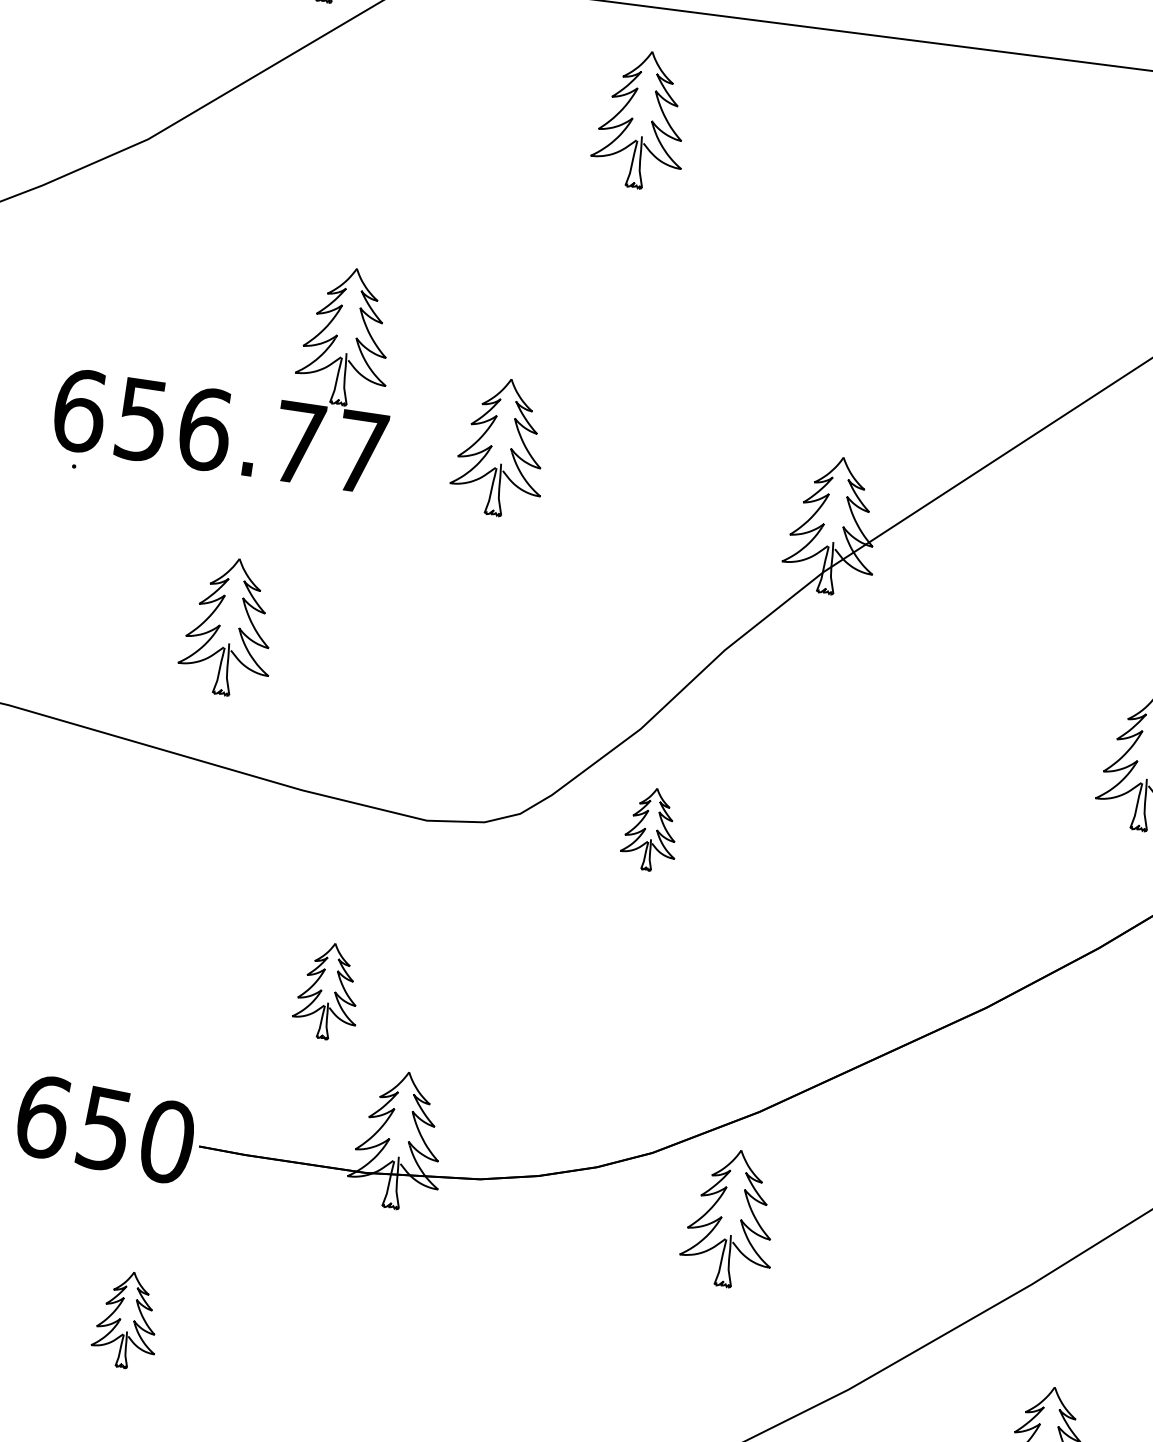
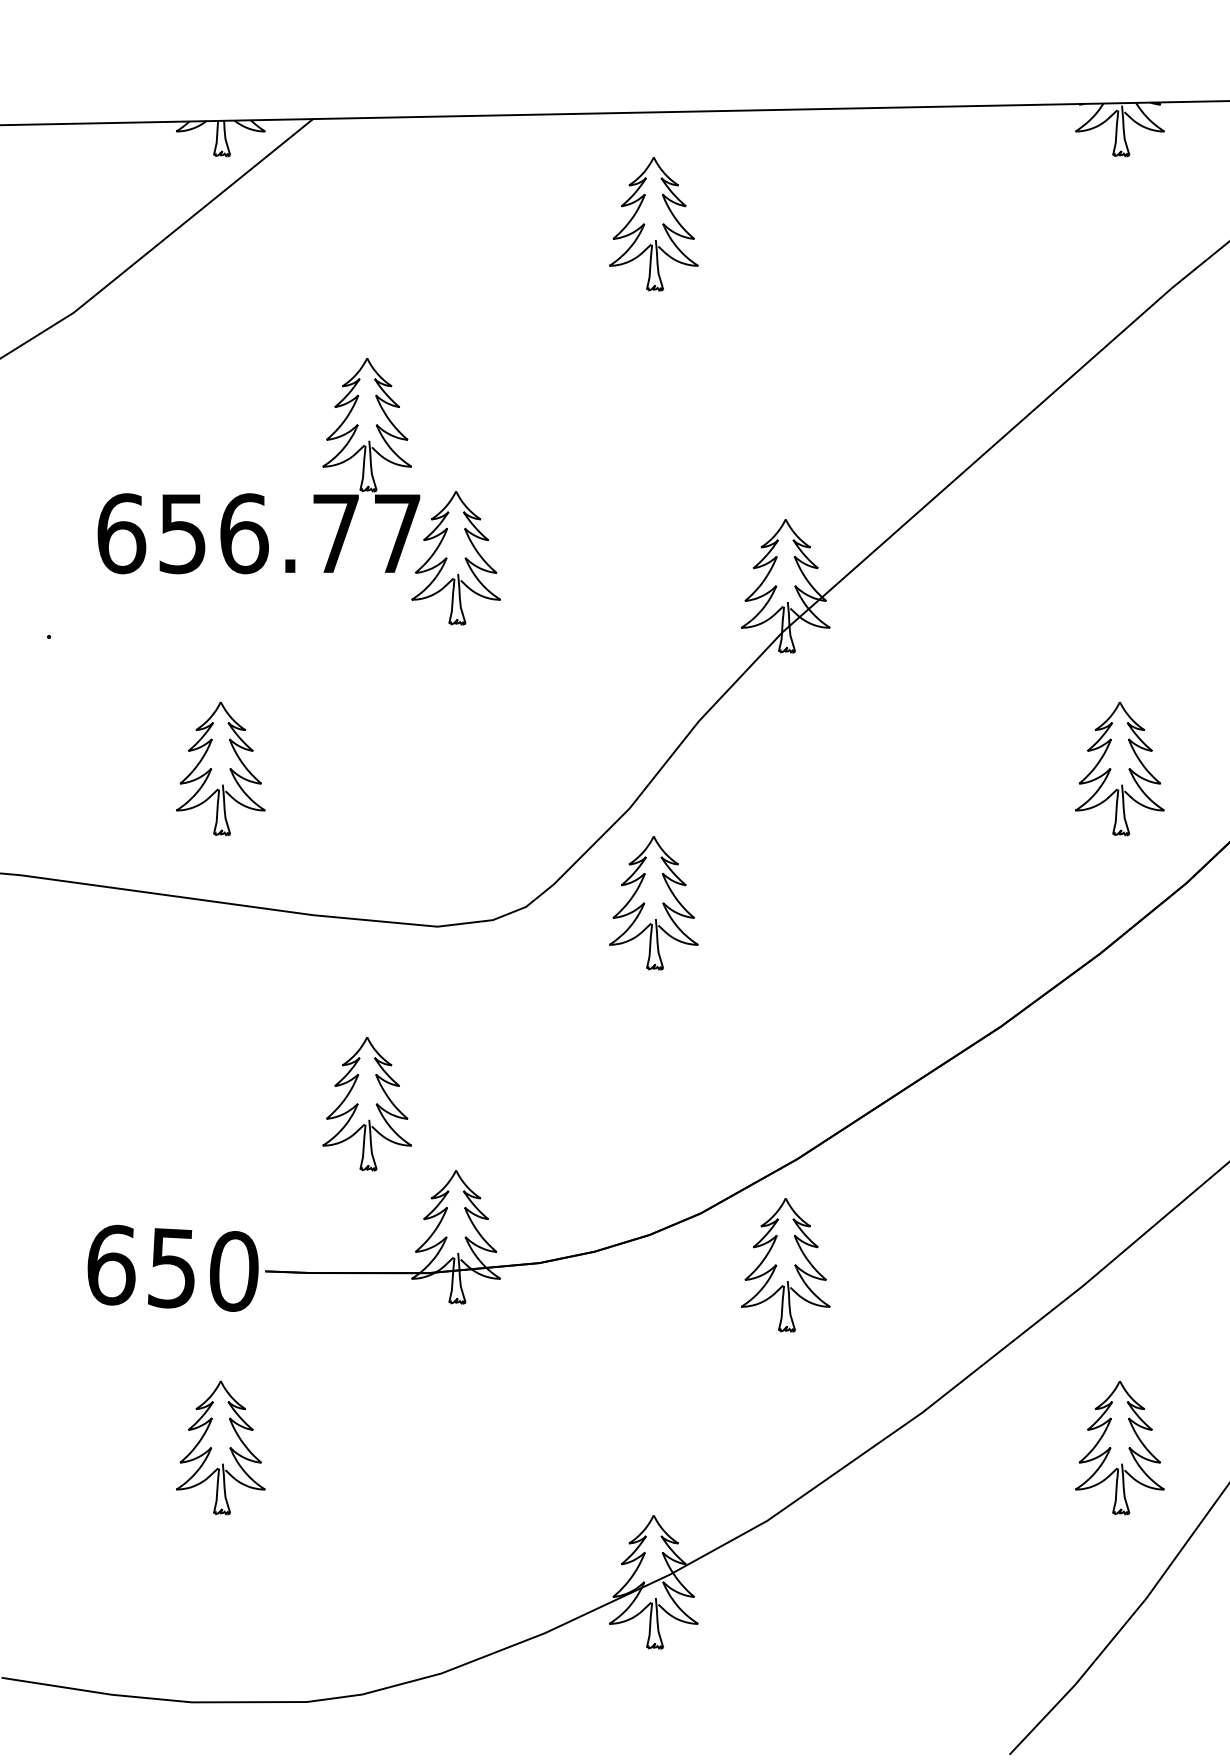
part: (641, 120) -> (653, 224), moved
part: (222, 389) -> (255, 493), moved
part: (650, 829) -> (653, 903), size x1.67
part: (327, 991) -> (366, 1104), size x1.43
part: (126, 1319) -> (220, 1447), size x1.43

